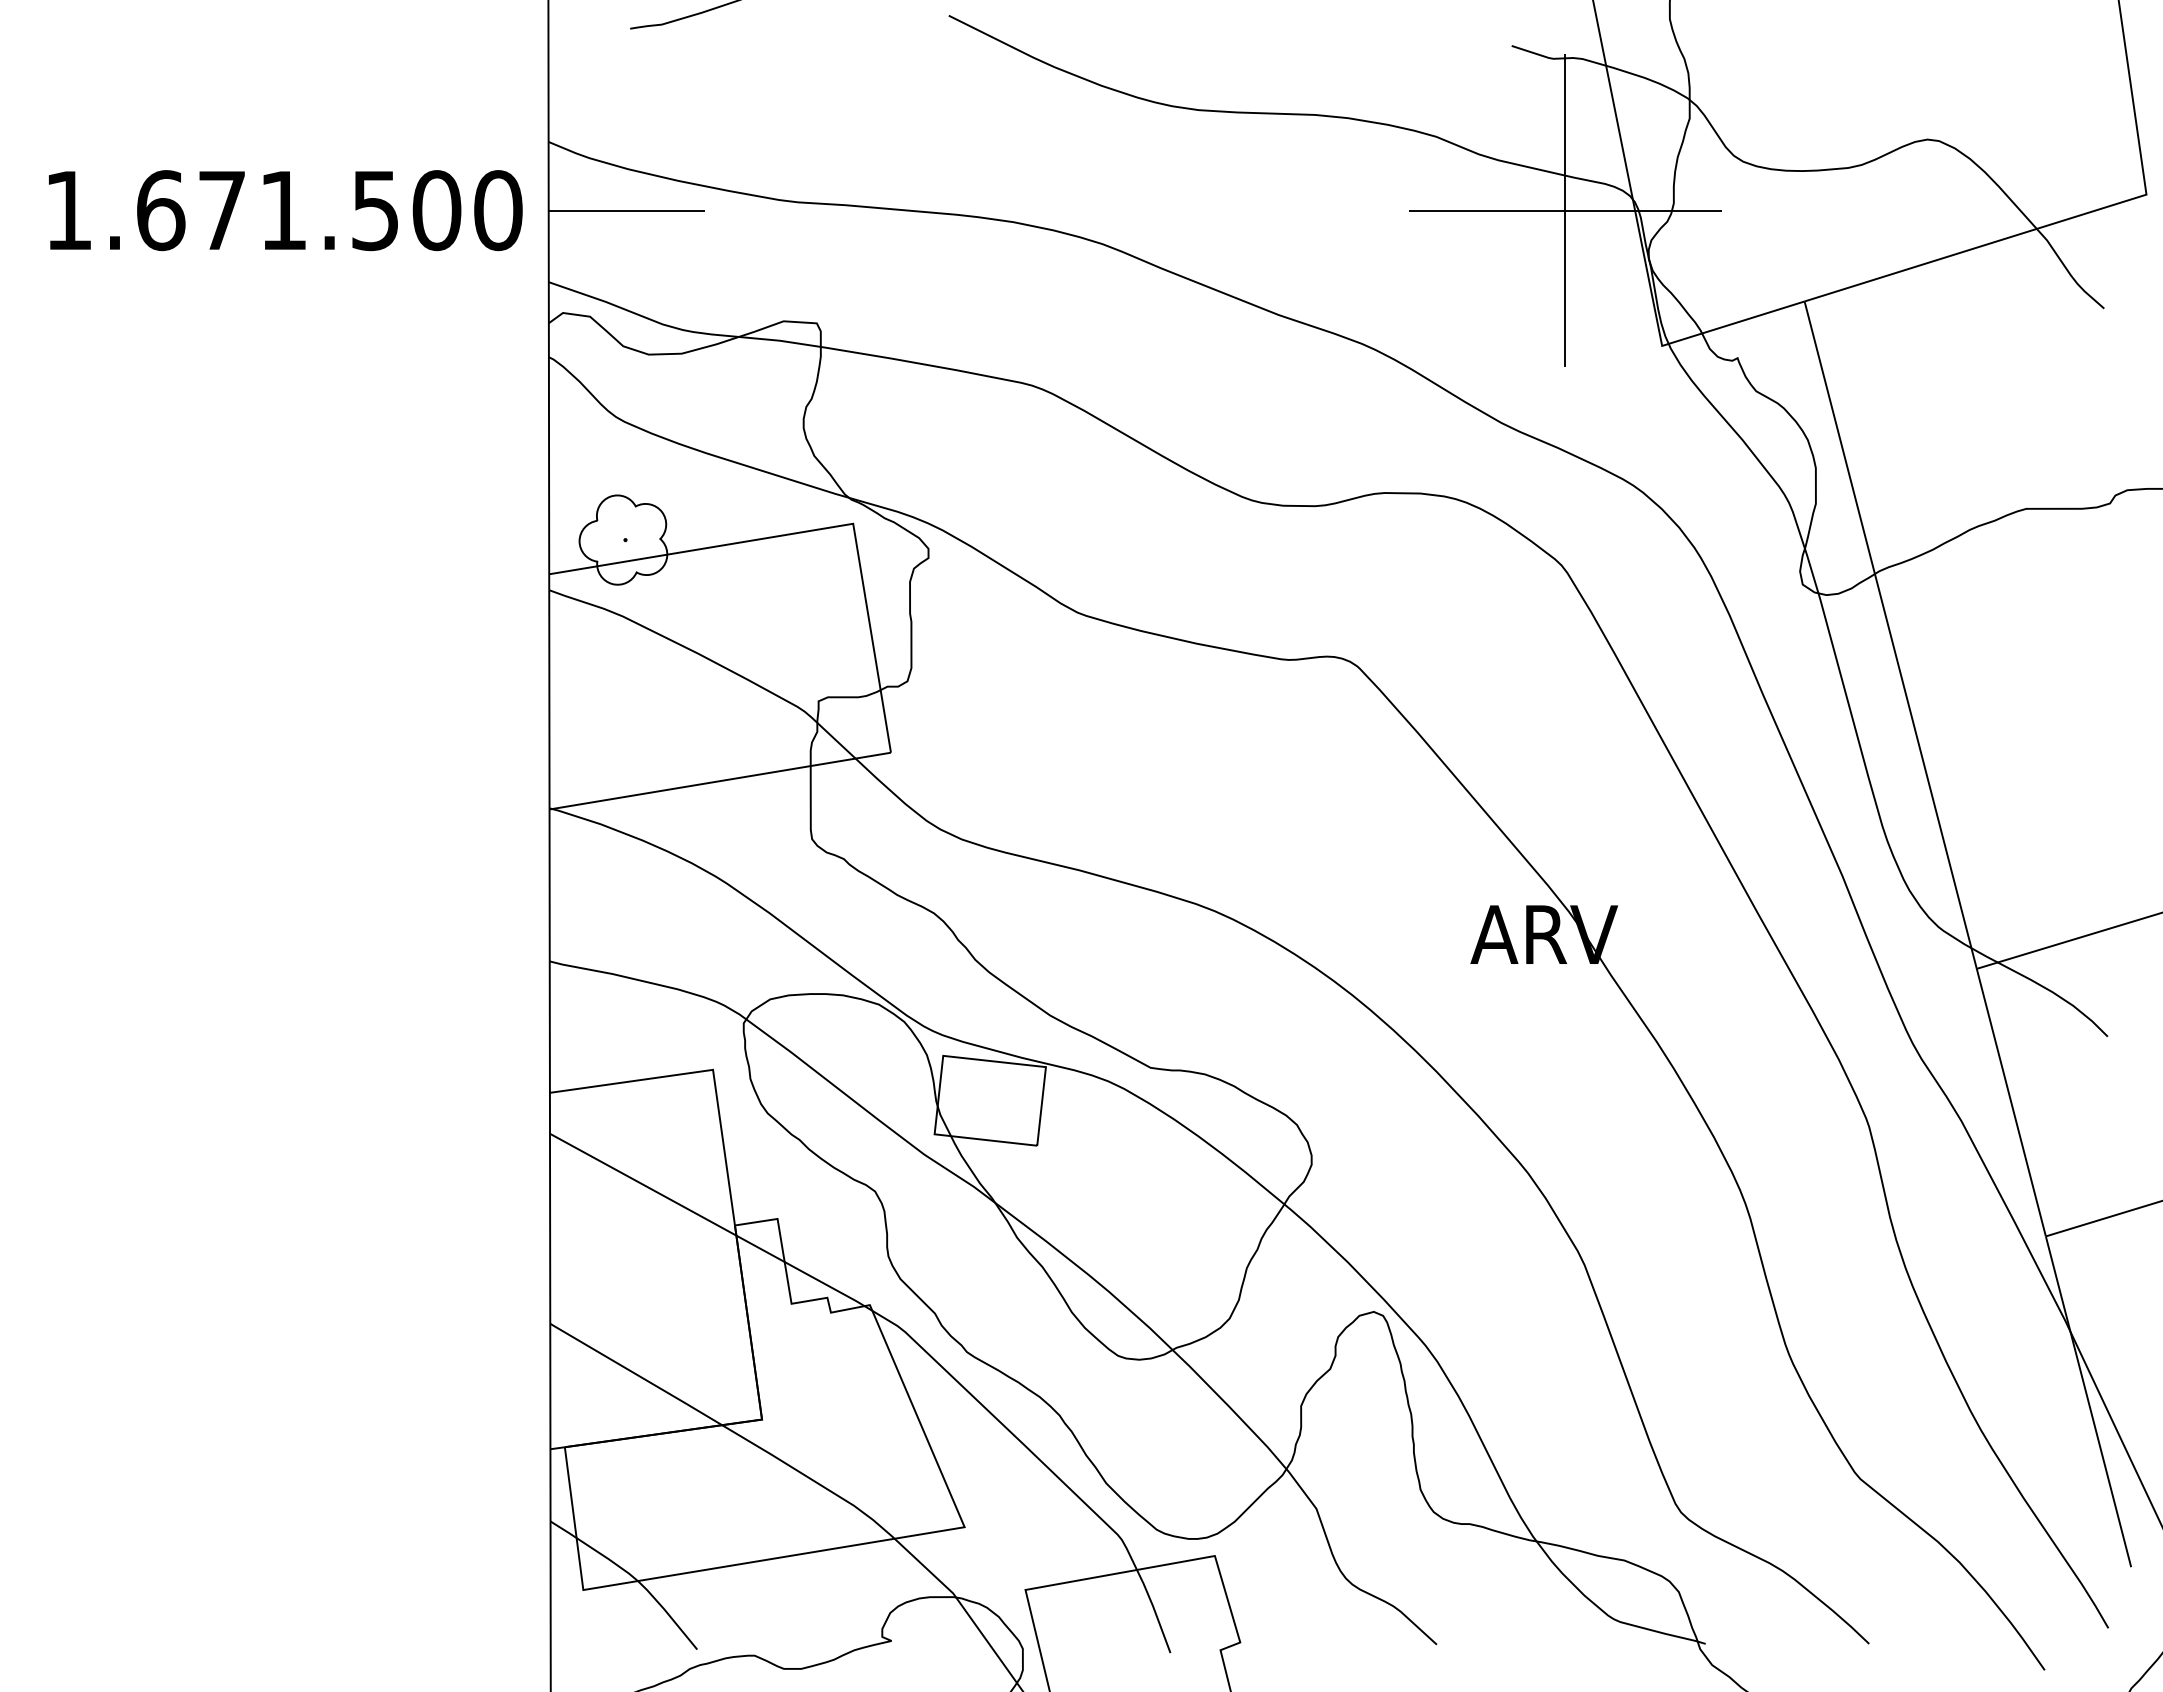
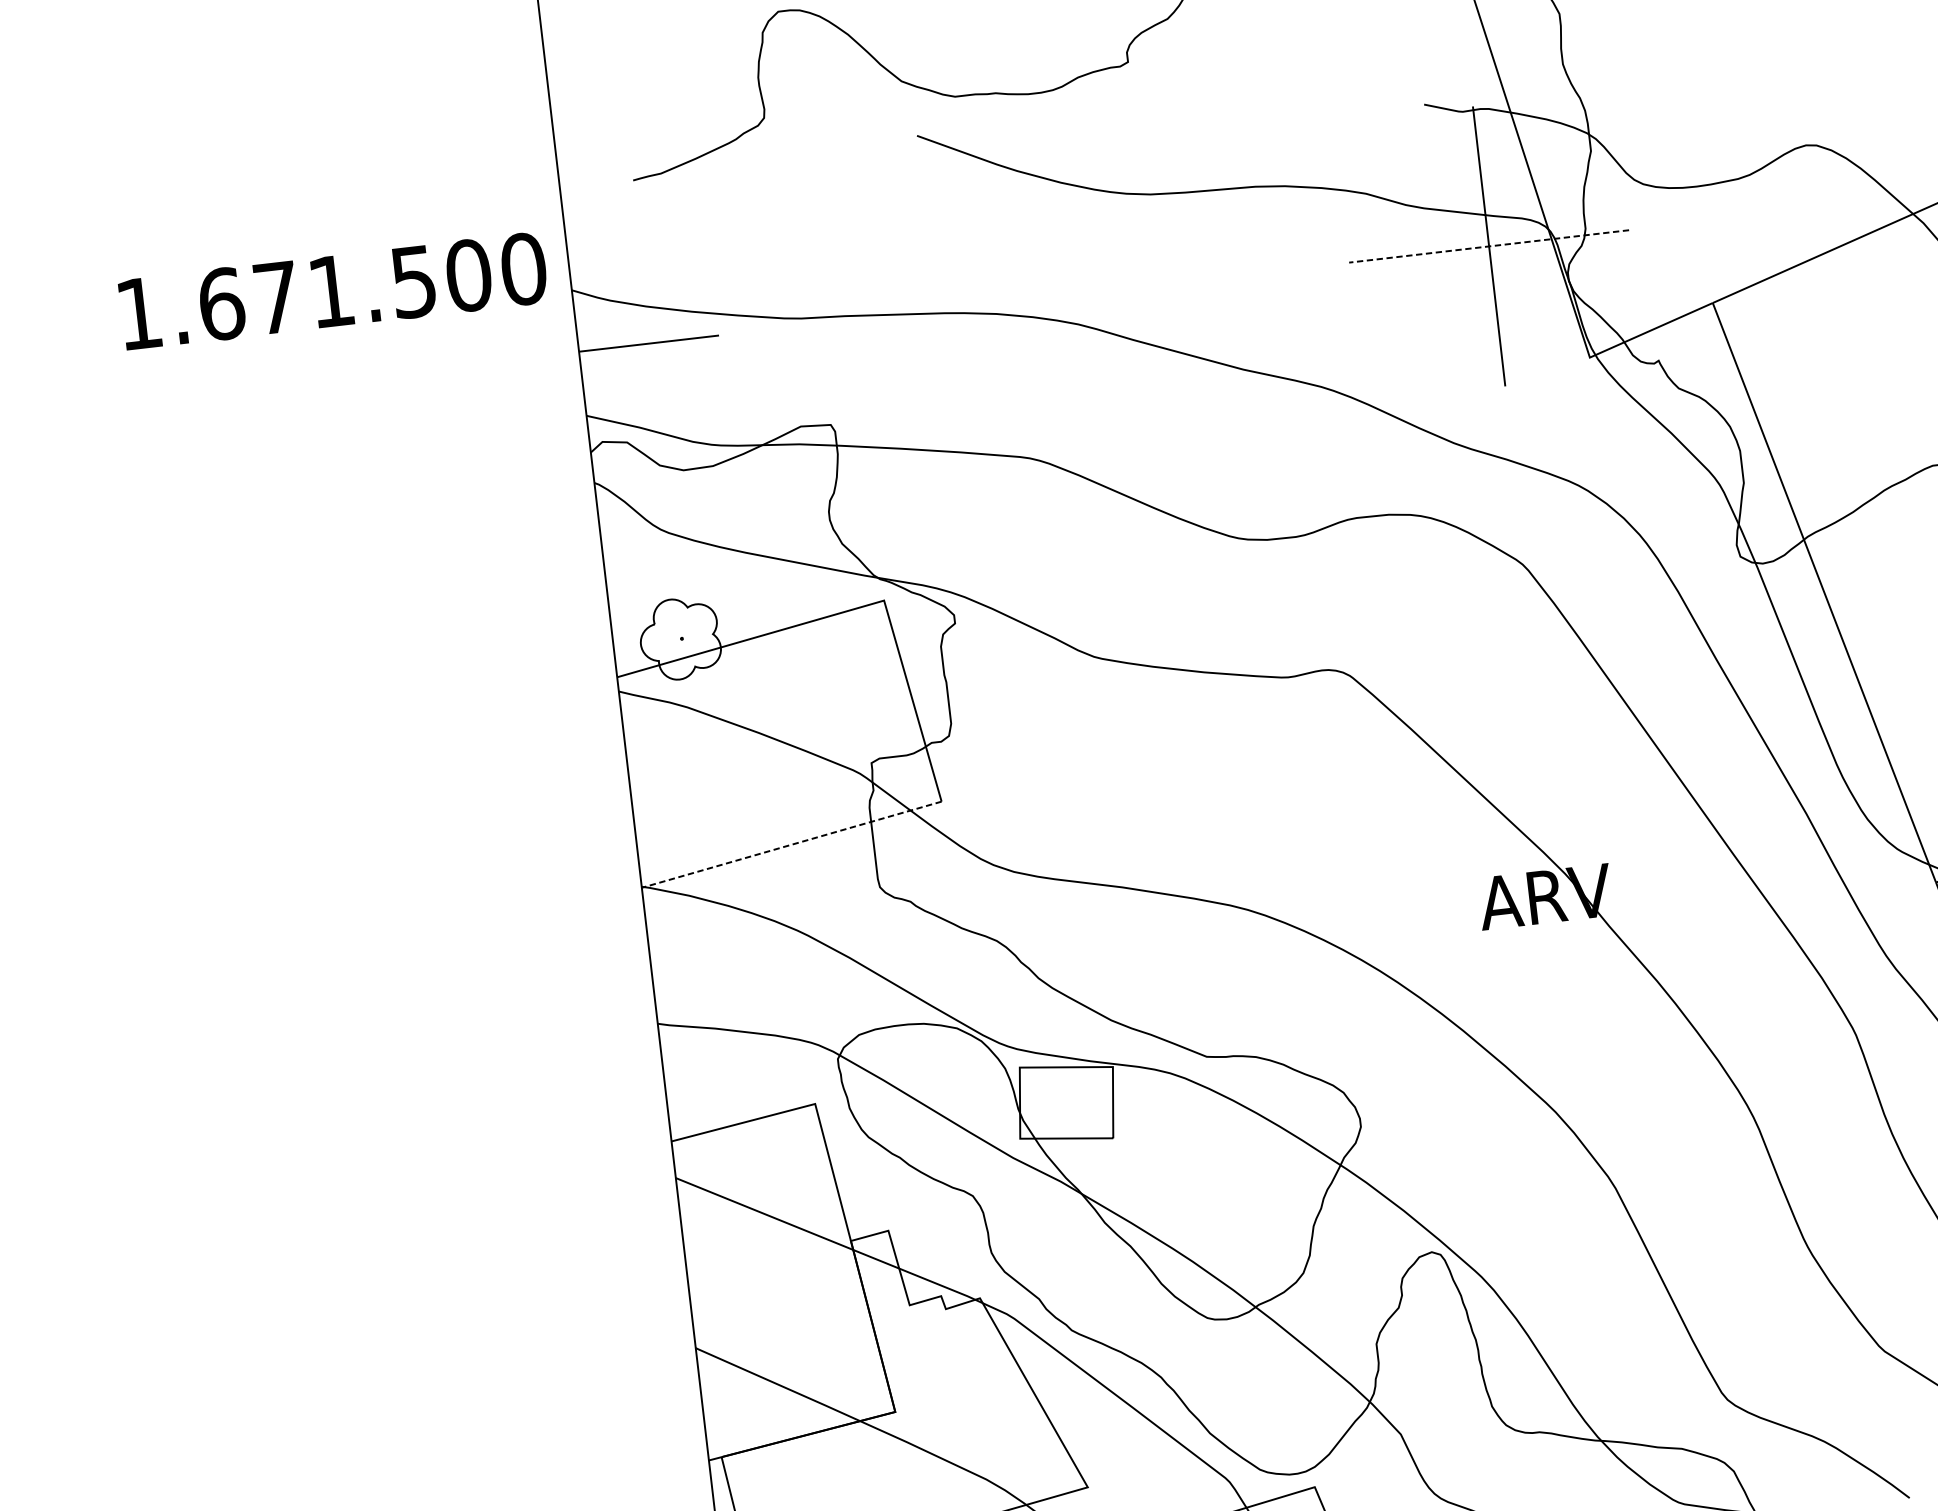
text: (285, 210) -> (333, 291), moved
line: (1564, 210) -> (1488, 246), solid -> dashed
line: (719, 781) -> (791, 845), solid -> dashed

